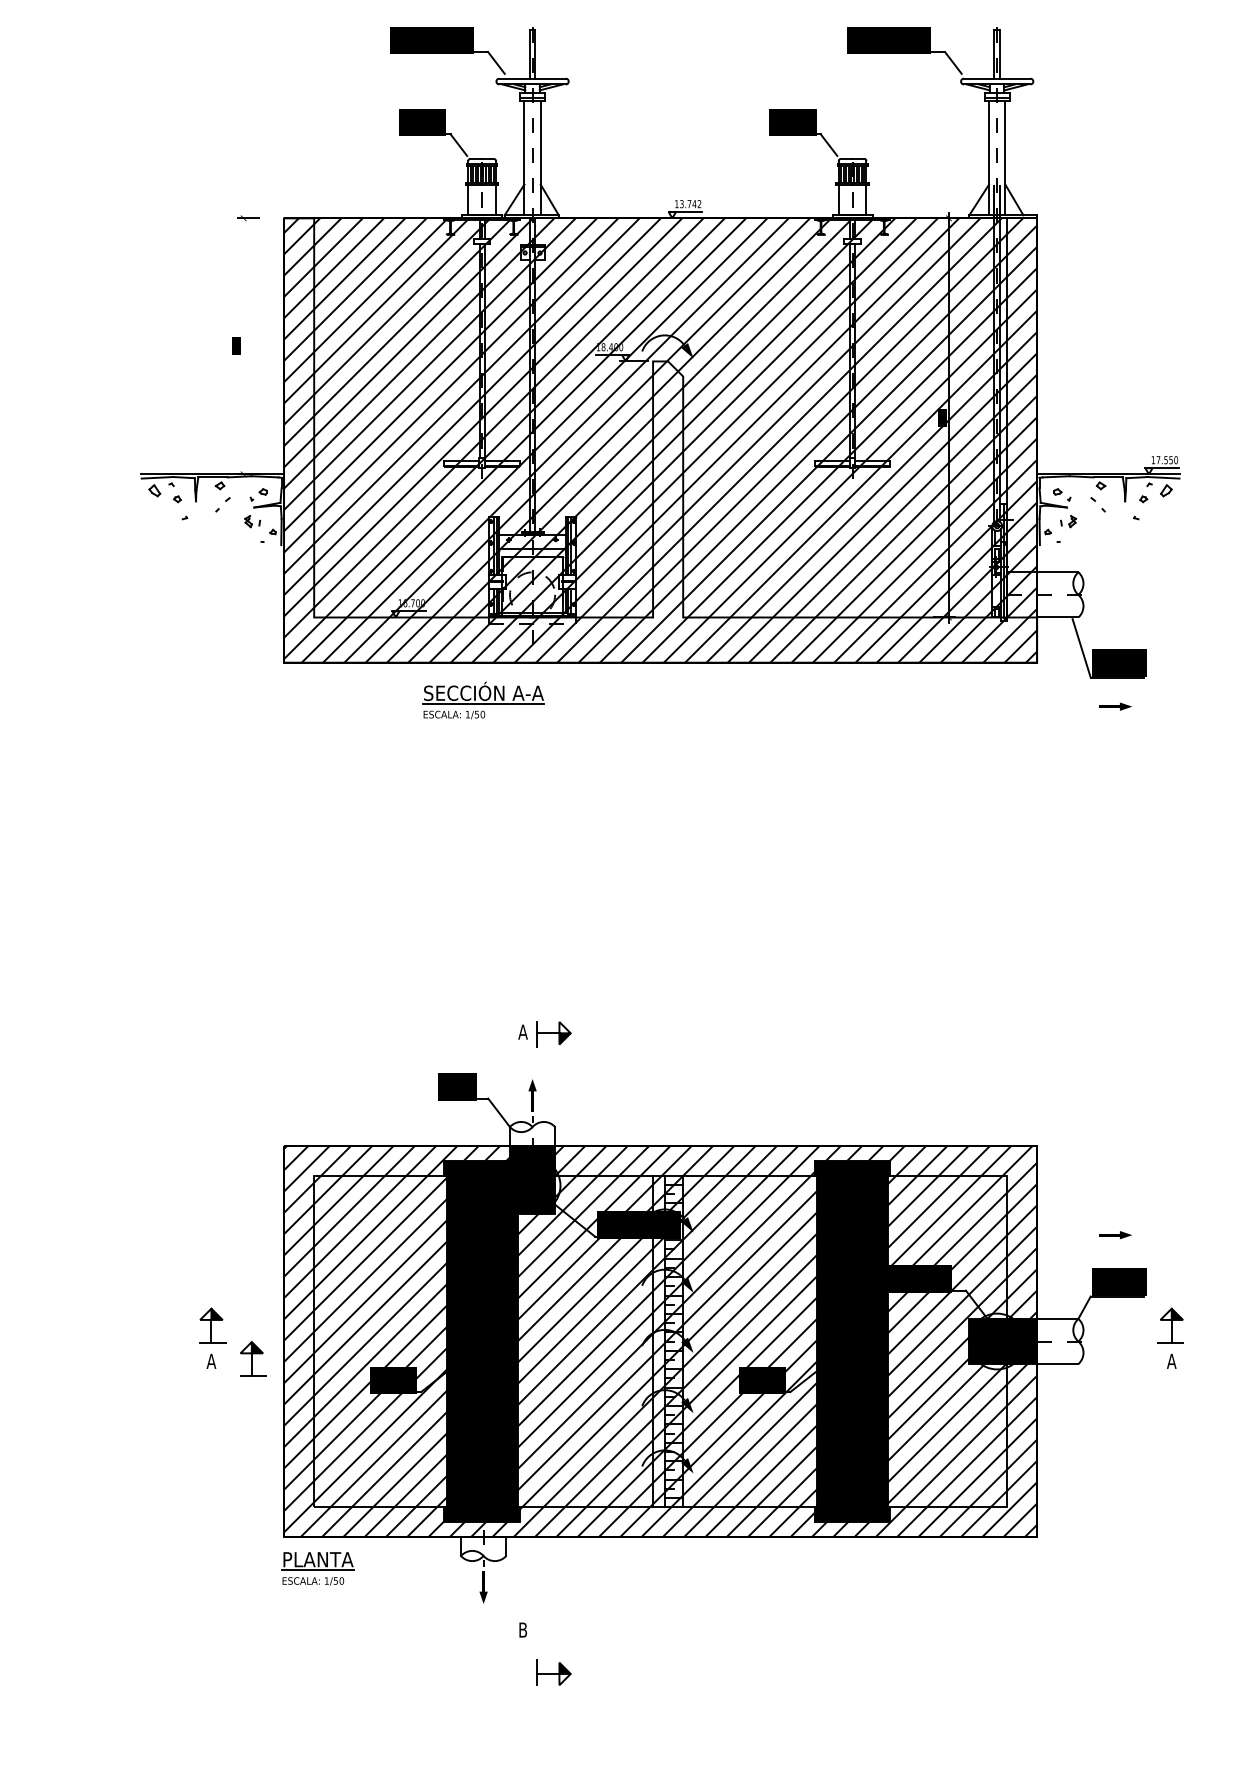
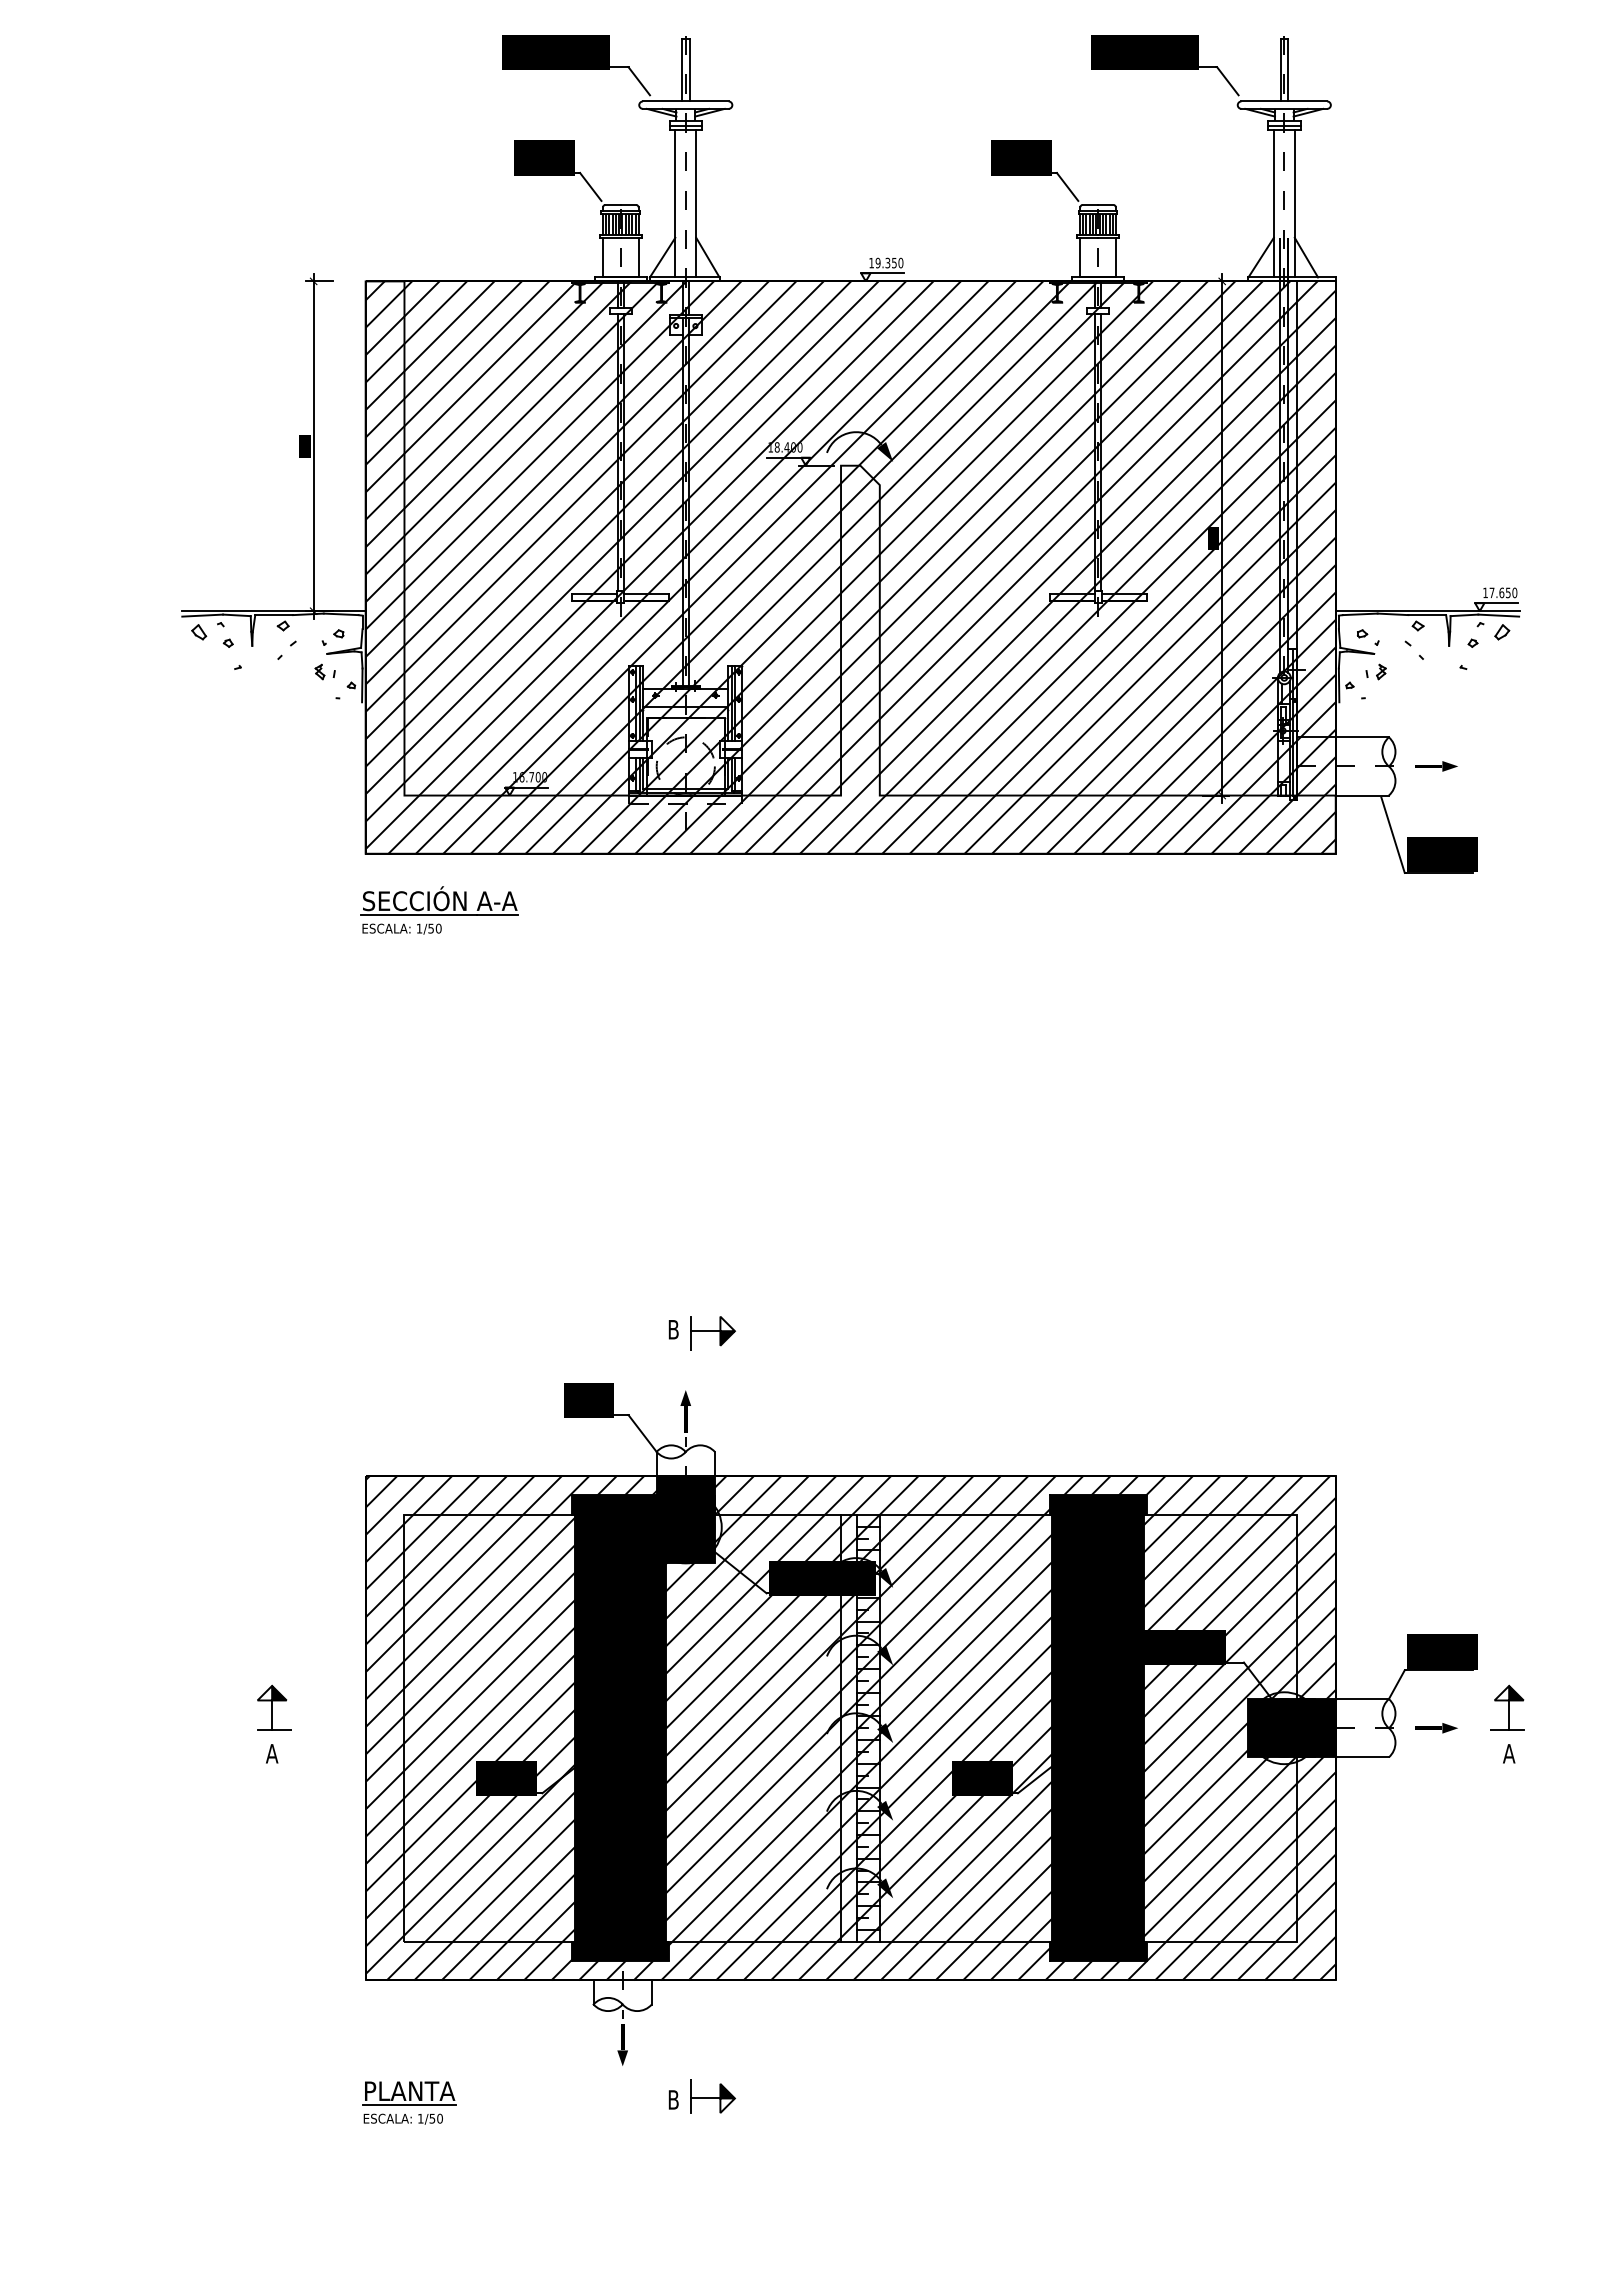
text: (690, 203) -> (889, 262), 13.742 -> 19.350
line: (243, 346) -> (313, 446), added
text: (1165, 459) -> (1501, 592), 17.550 -> 17.650
part: (483, 700) -> (439, 910), moved
part: (1115, 706) -> (1436, 766), moved
text: (523, 1031) -> (673, 1329), A -> B
part: (1115, 1235) -> (1436, 1728), moved
part: (253, 1358) -> (326, 1750), removed
part: (318, 1568) -> (409, 2102), moved
part: (553, 1672) -> (712, 2096), moved

